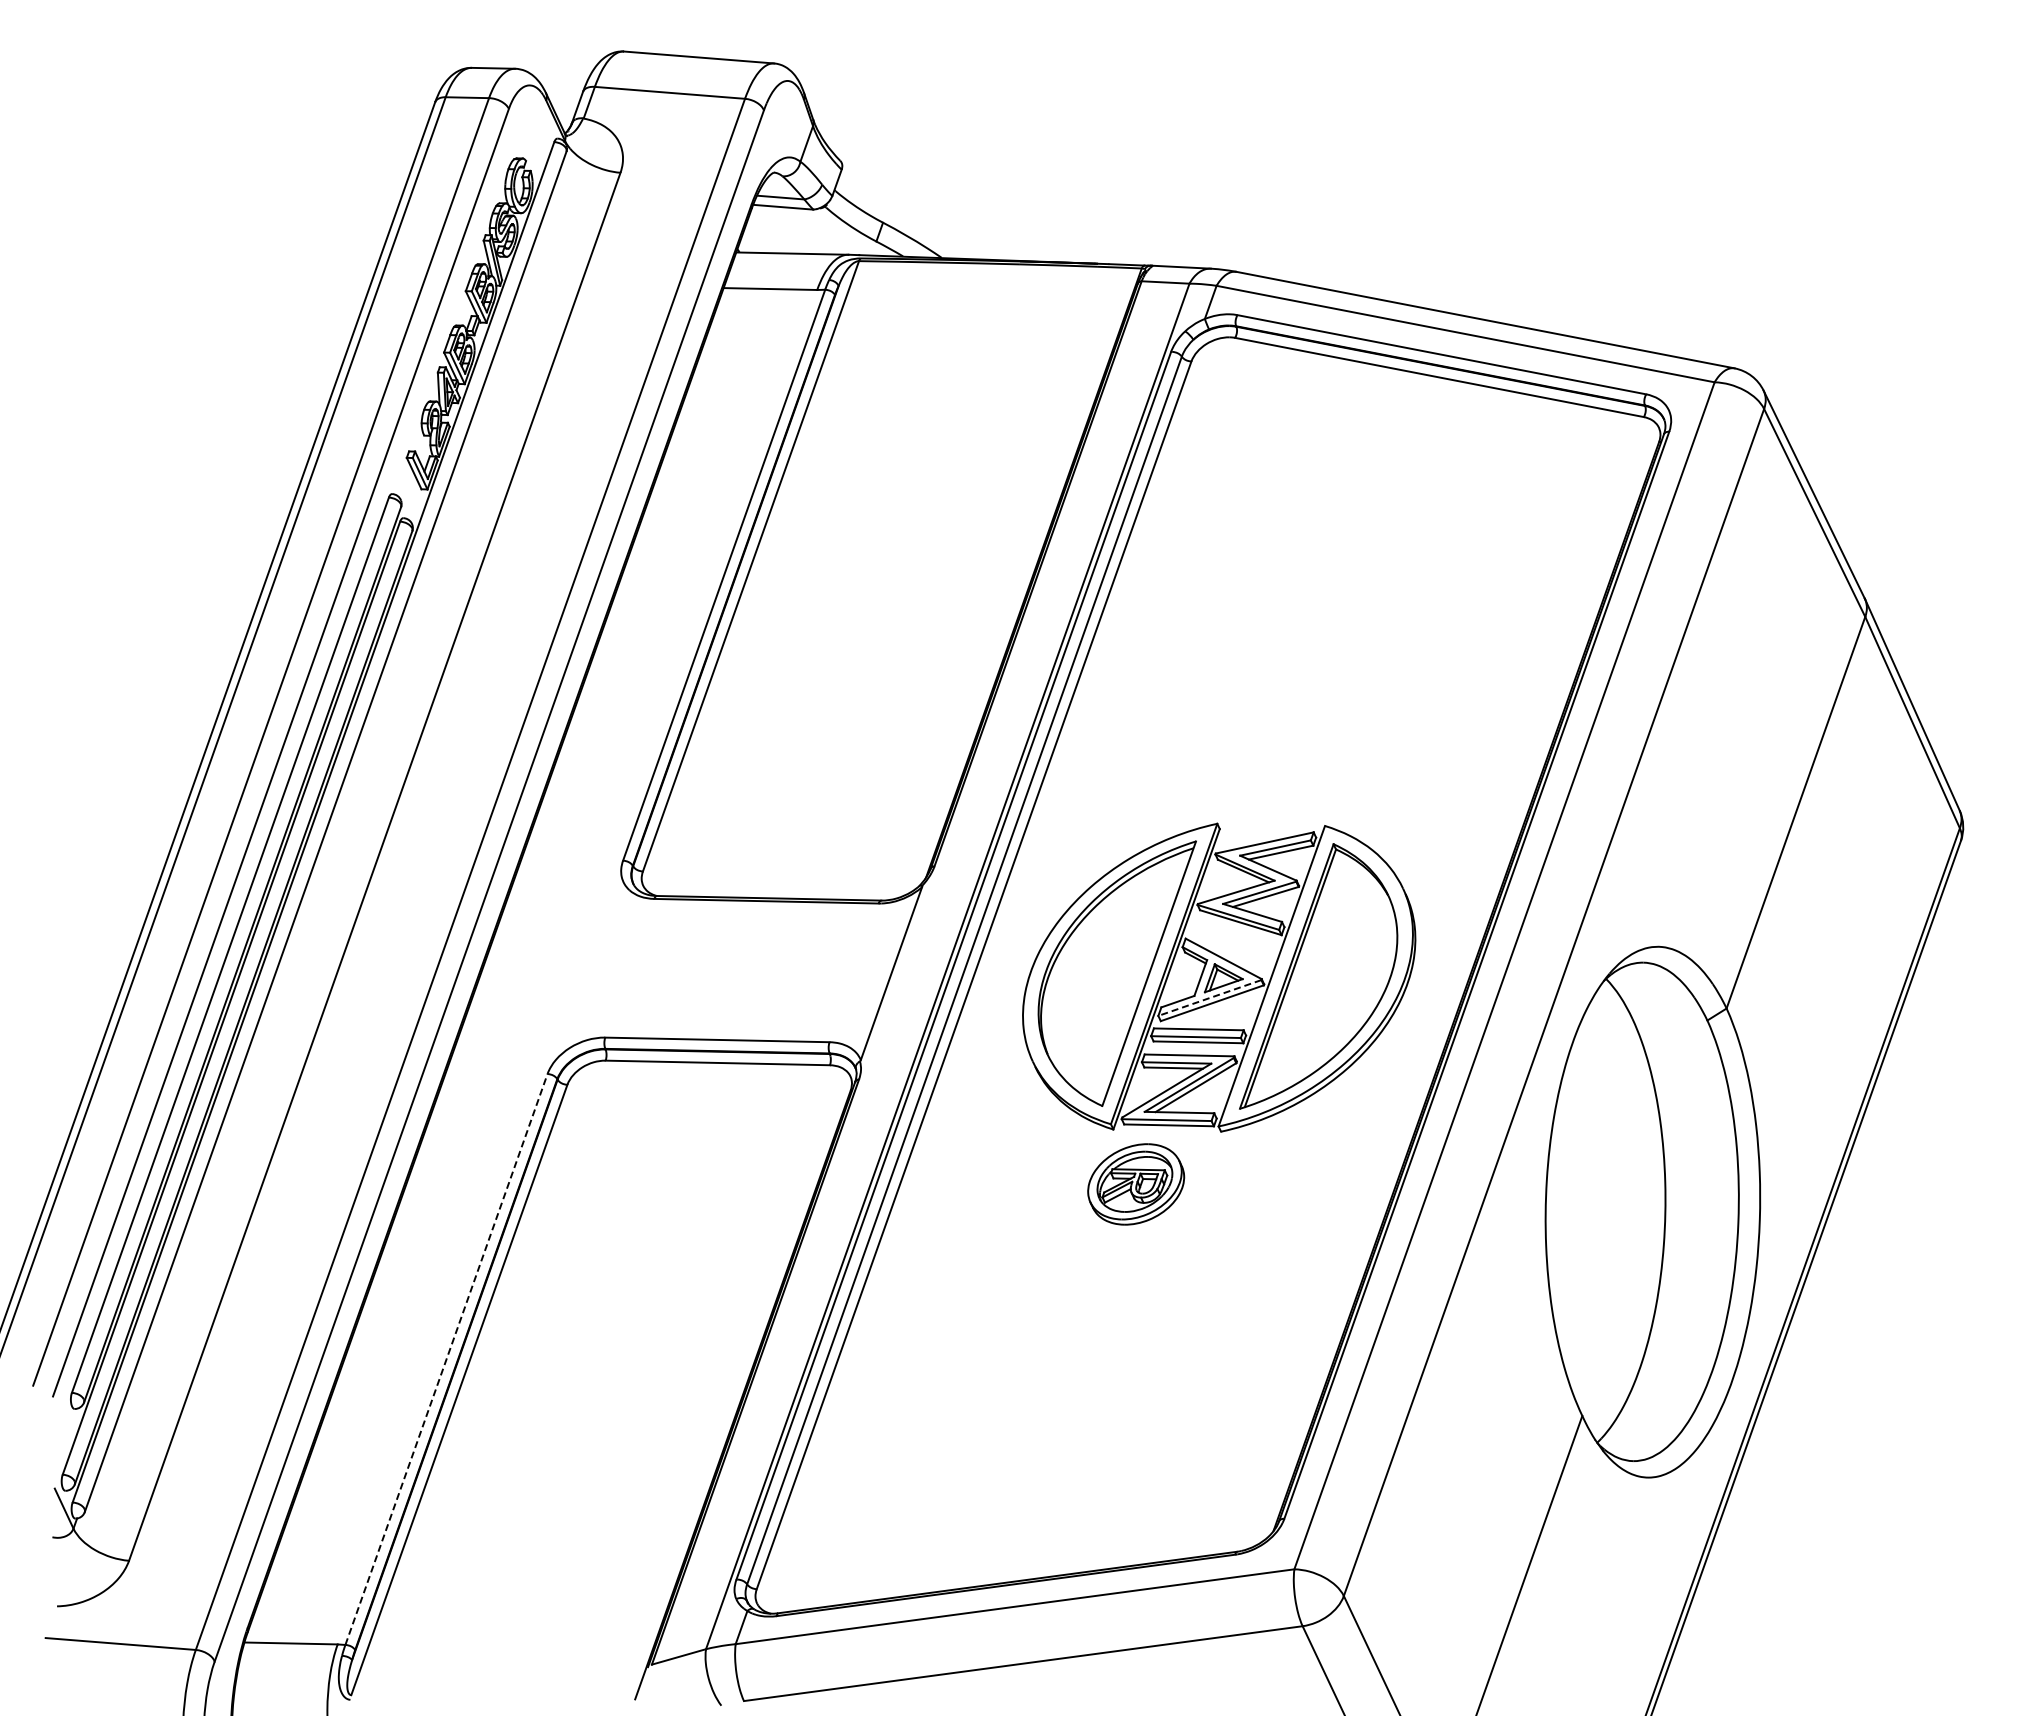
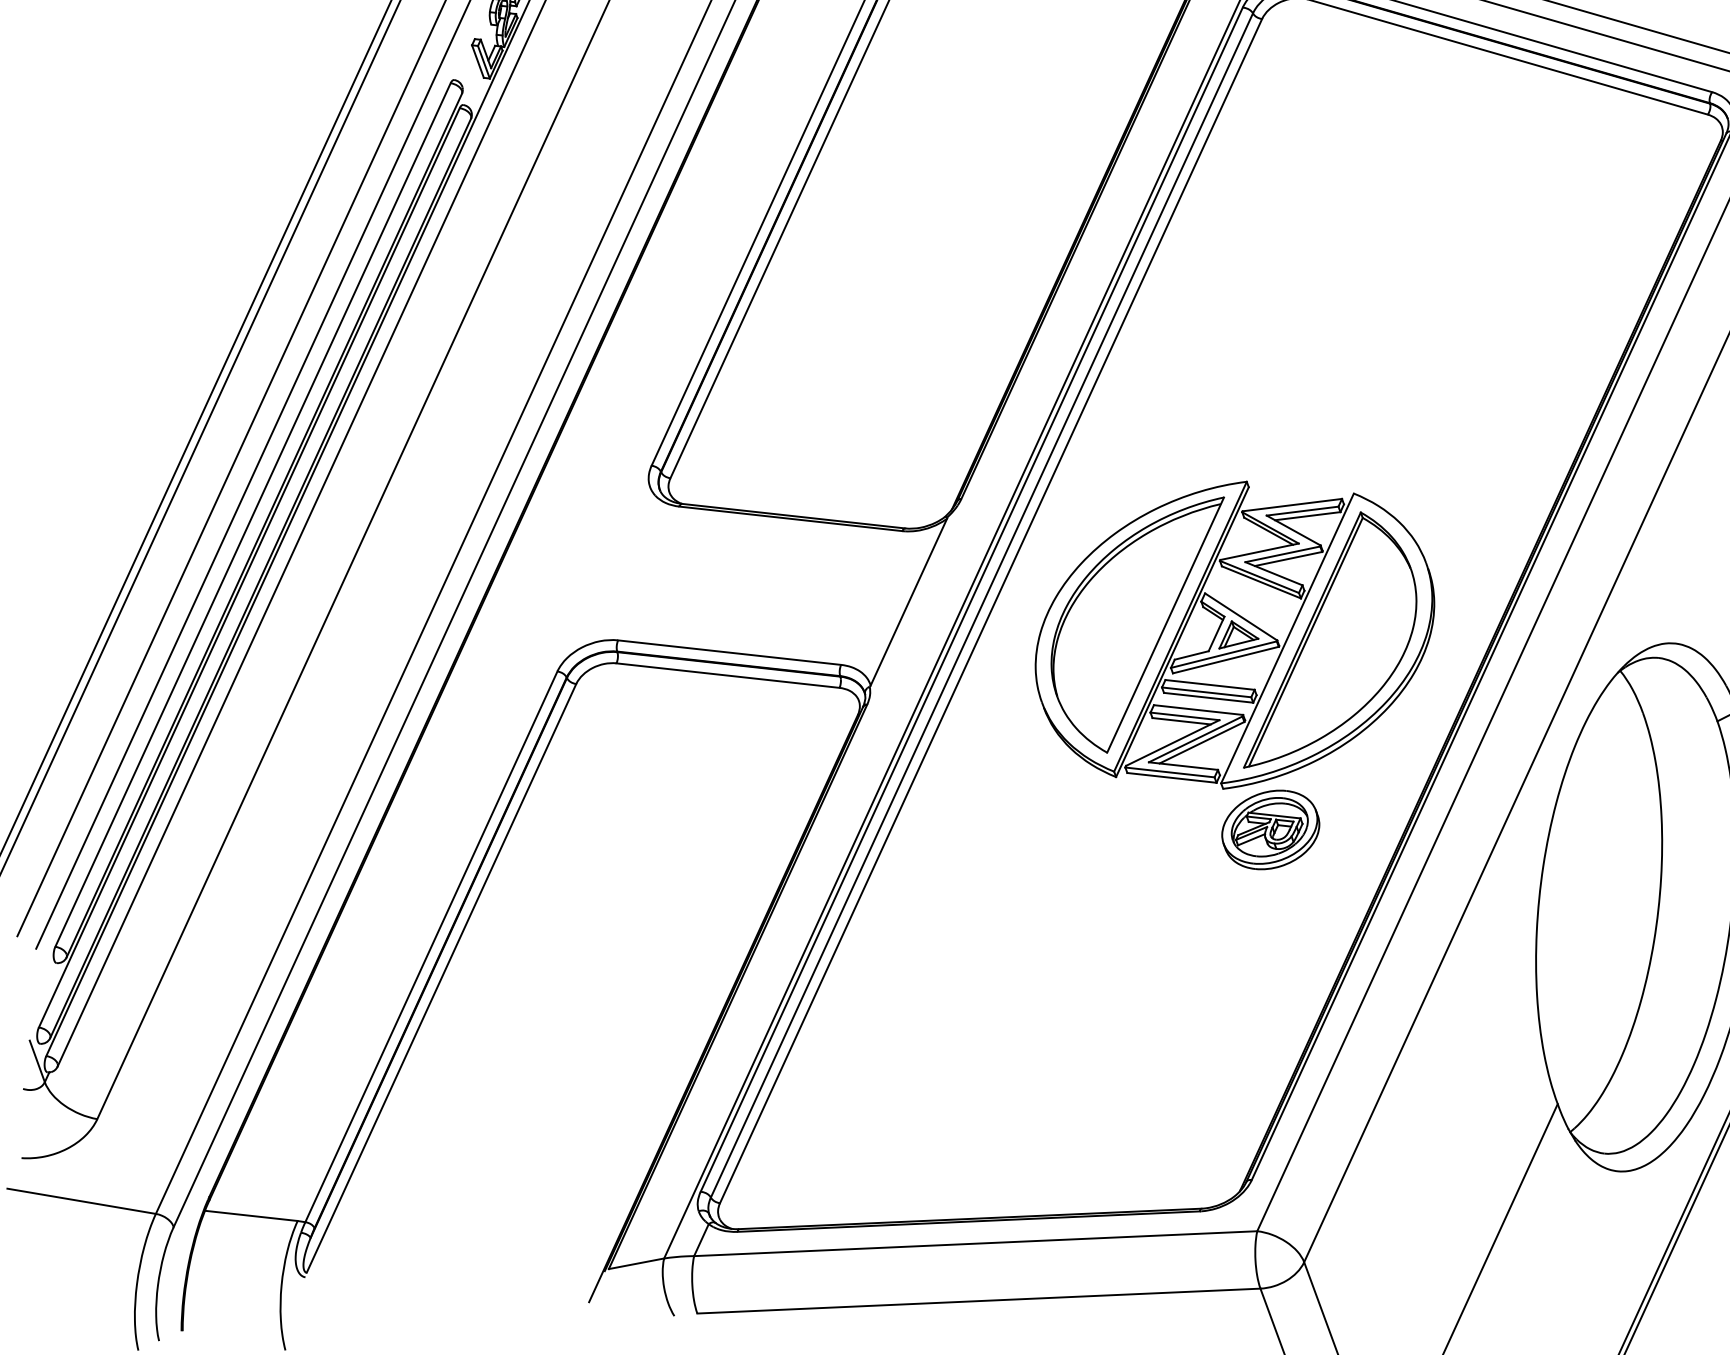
line: (1209, 998) -> (1223, 655), dashed -> solid
part: (1136, 1184) -> (1271, 830), moved
line: (446, 1359) -> (431, 946), dashed -> solid

